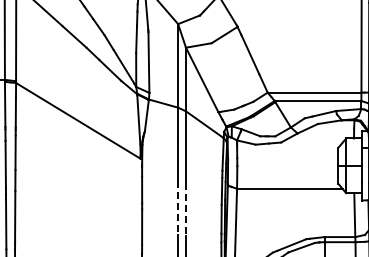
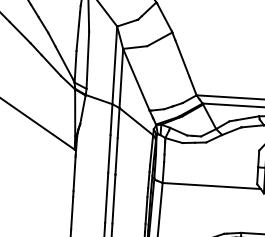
line: (178, 208) -> (107, 198), dashed -> solid
line: (185, 209) -> (113, 199), dashed -> solid

